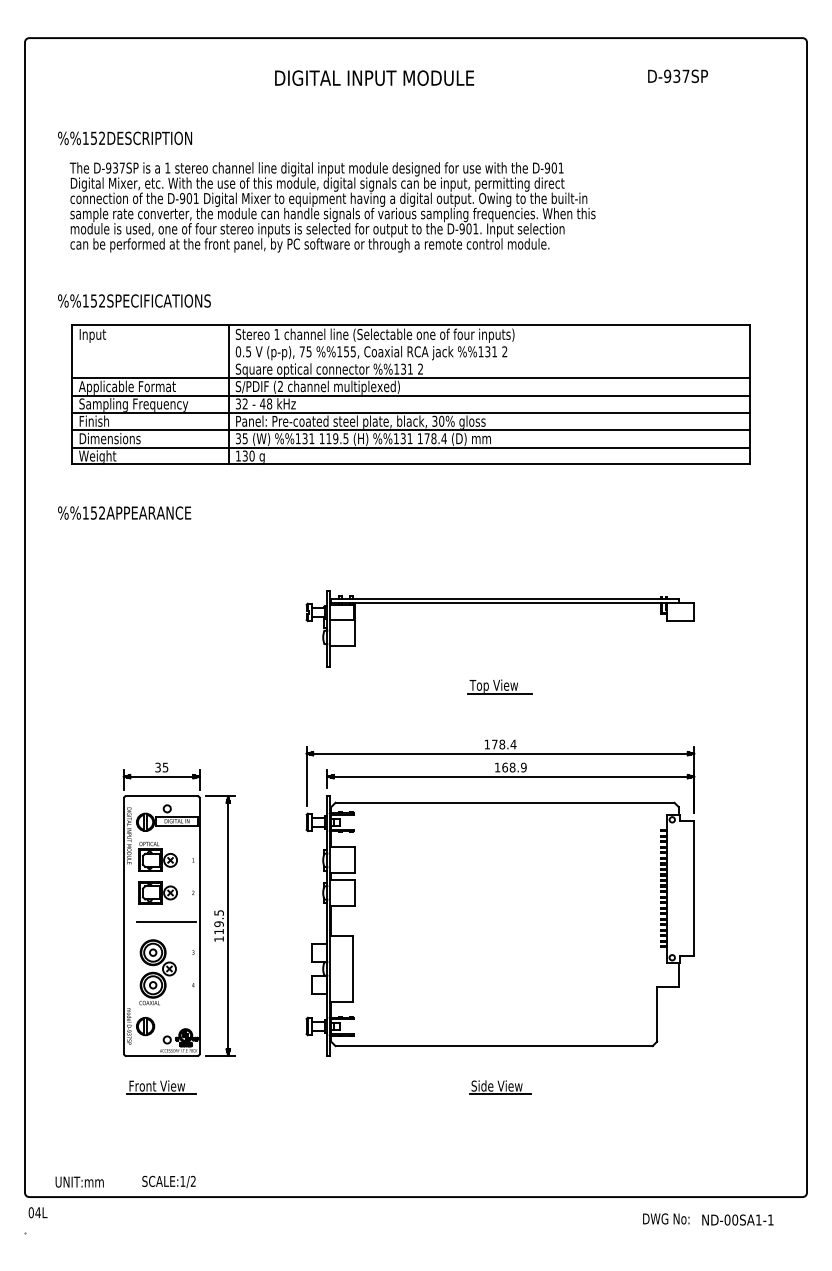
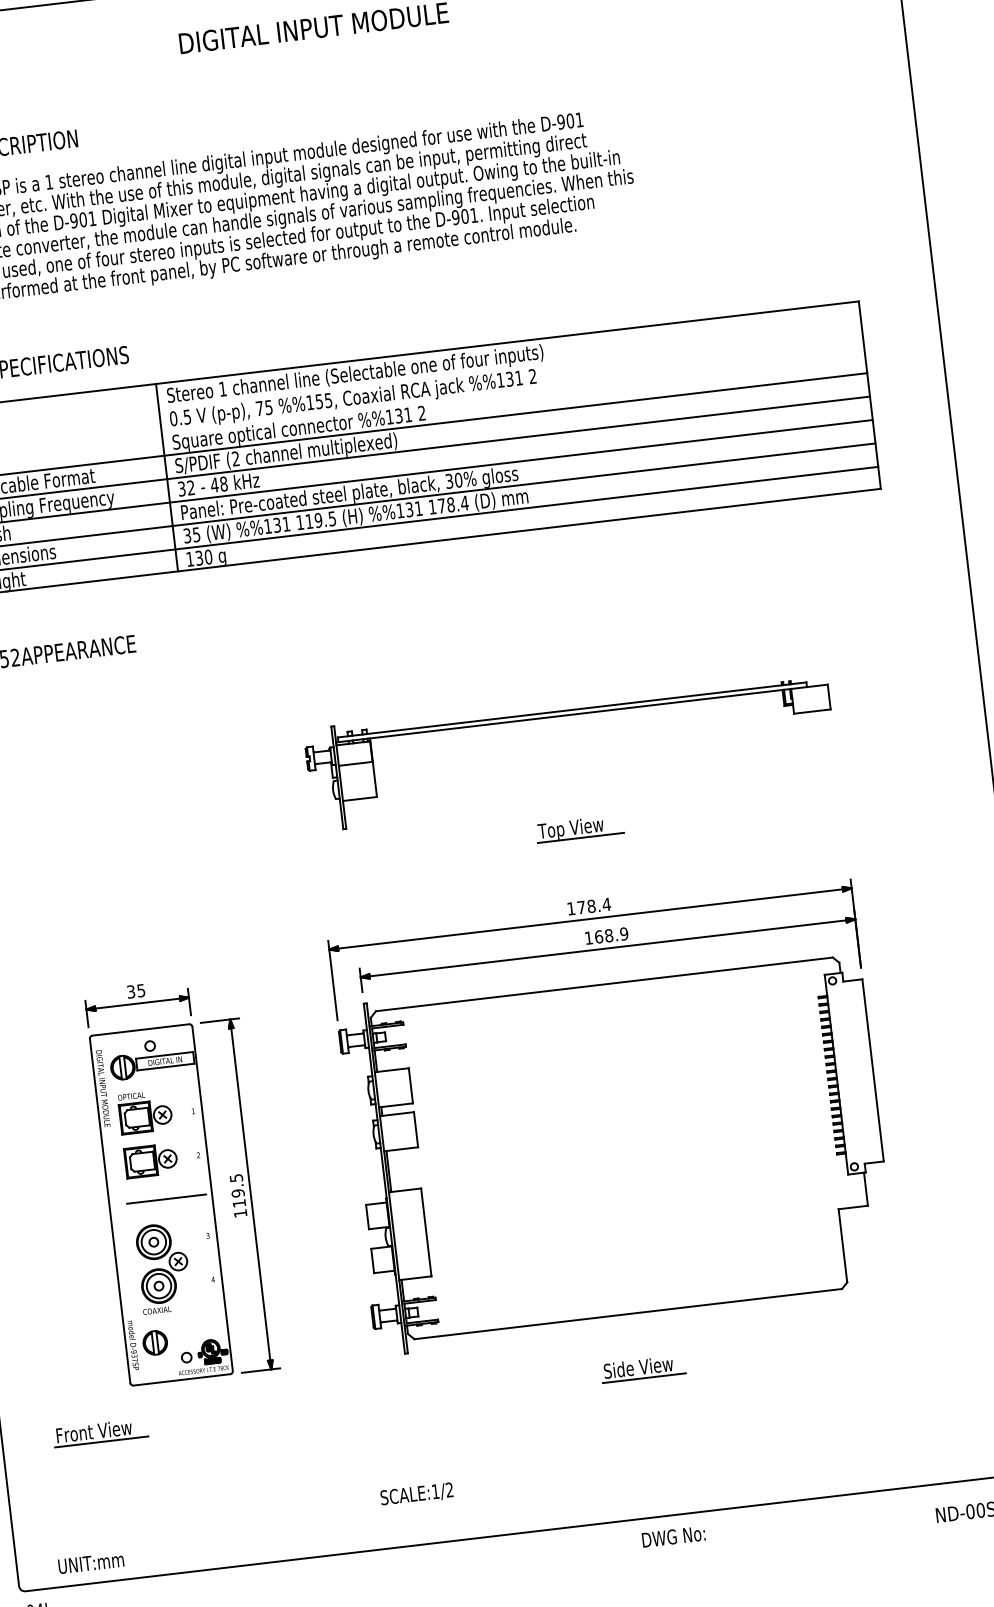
part: (161, 1087) -> (100, 1432), moved
text: (168, 1181) -> (416, 1494), moved
text: (666, 1218) -> (673, 1536), moved

